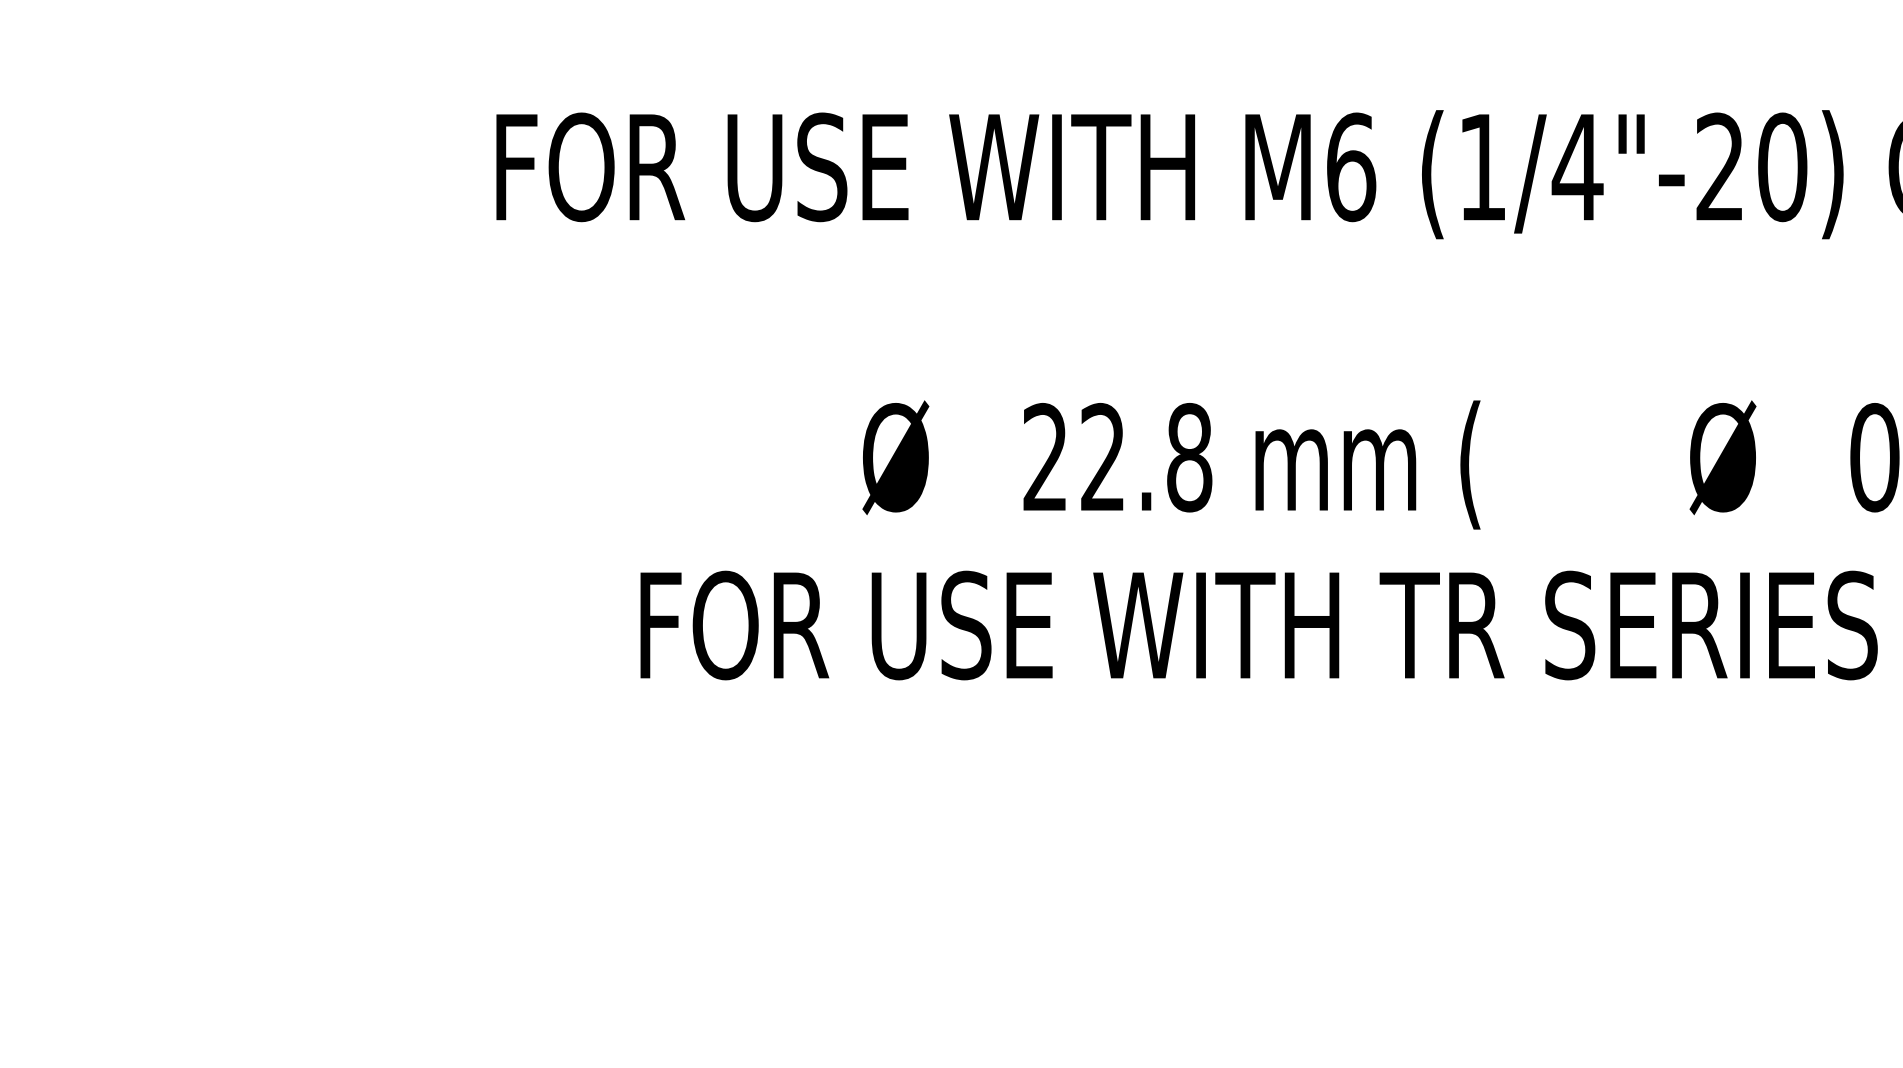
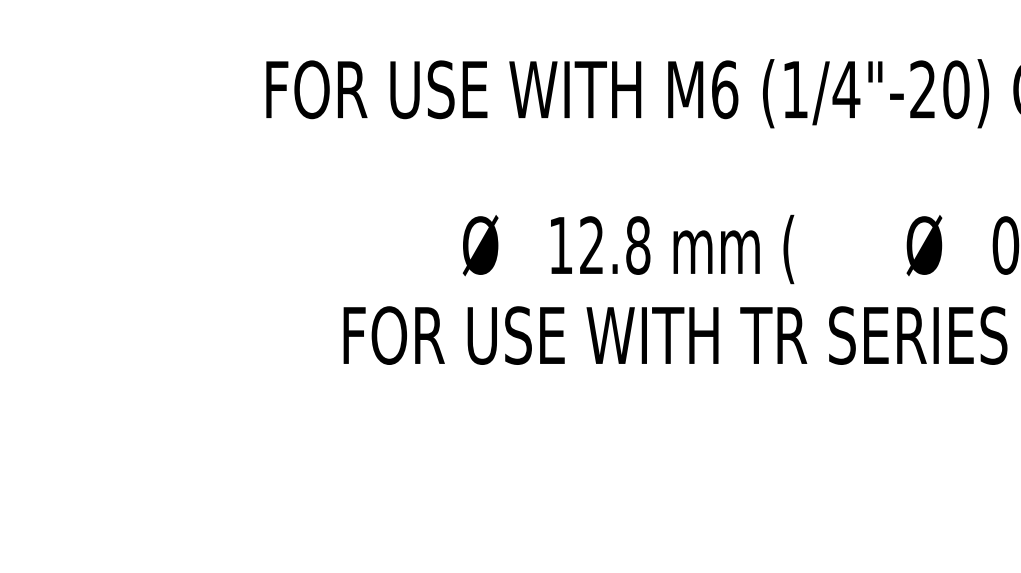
text: (1044, 455) -> (560, 244), 22.8 -> 12.8

